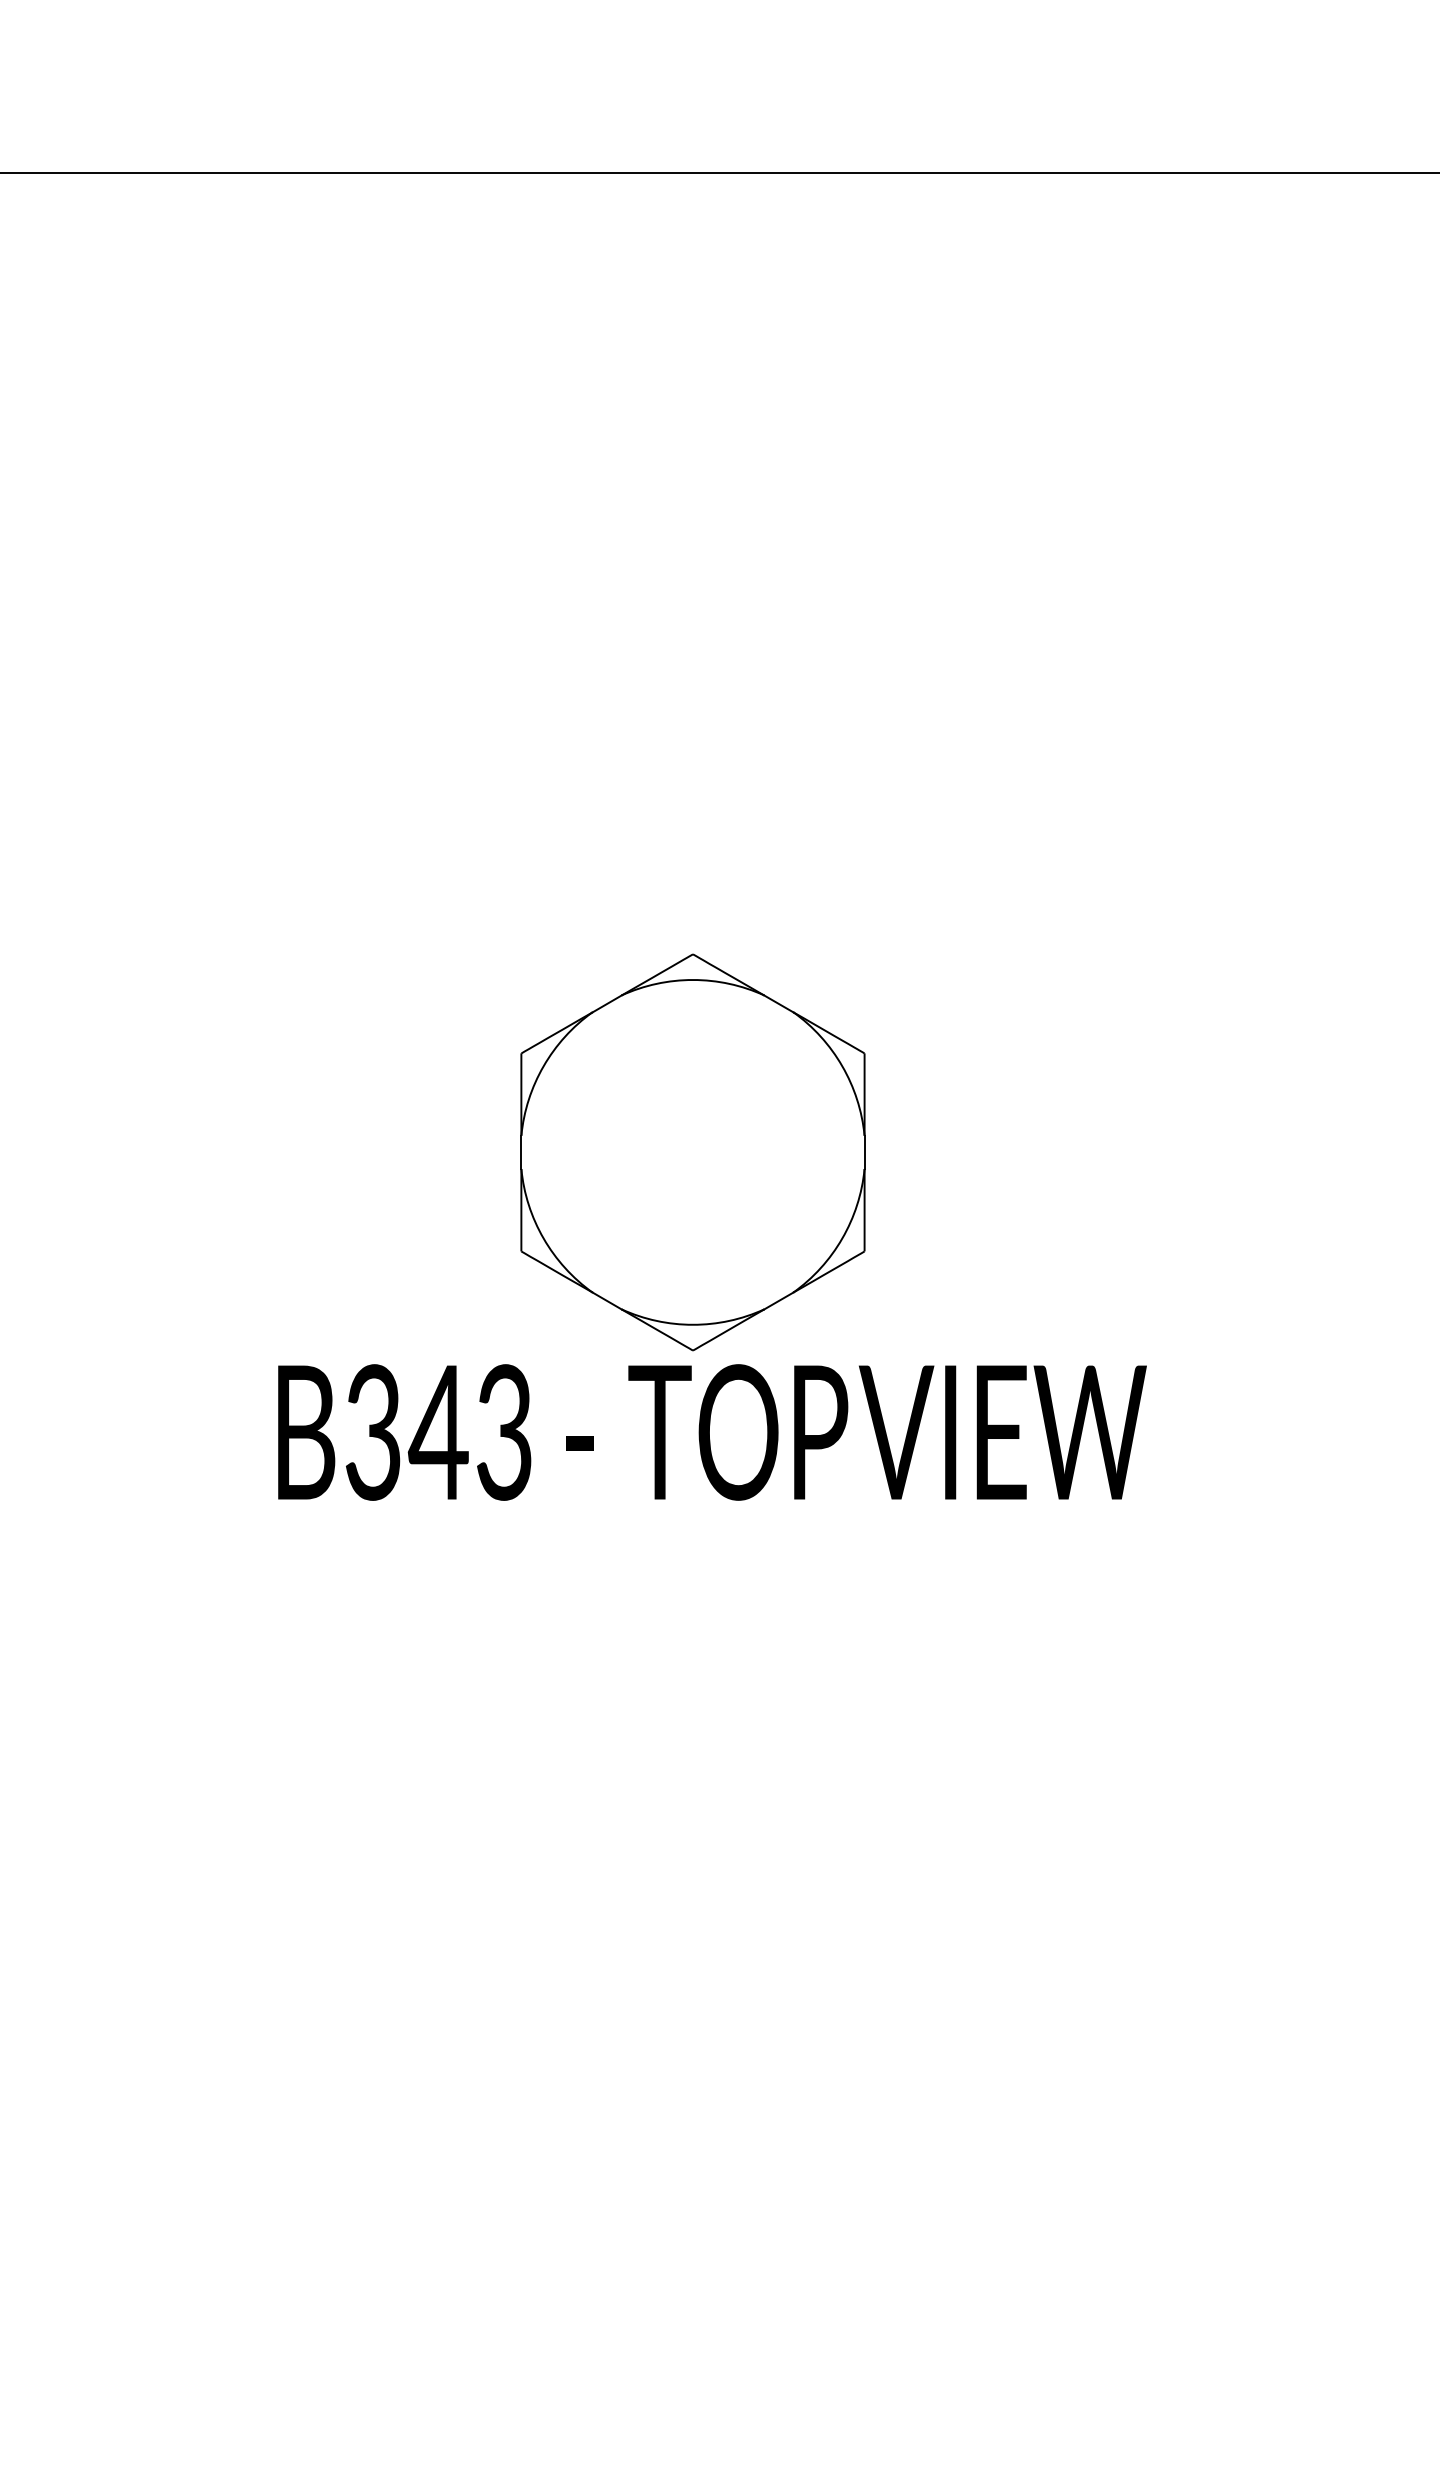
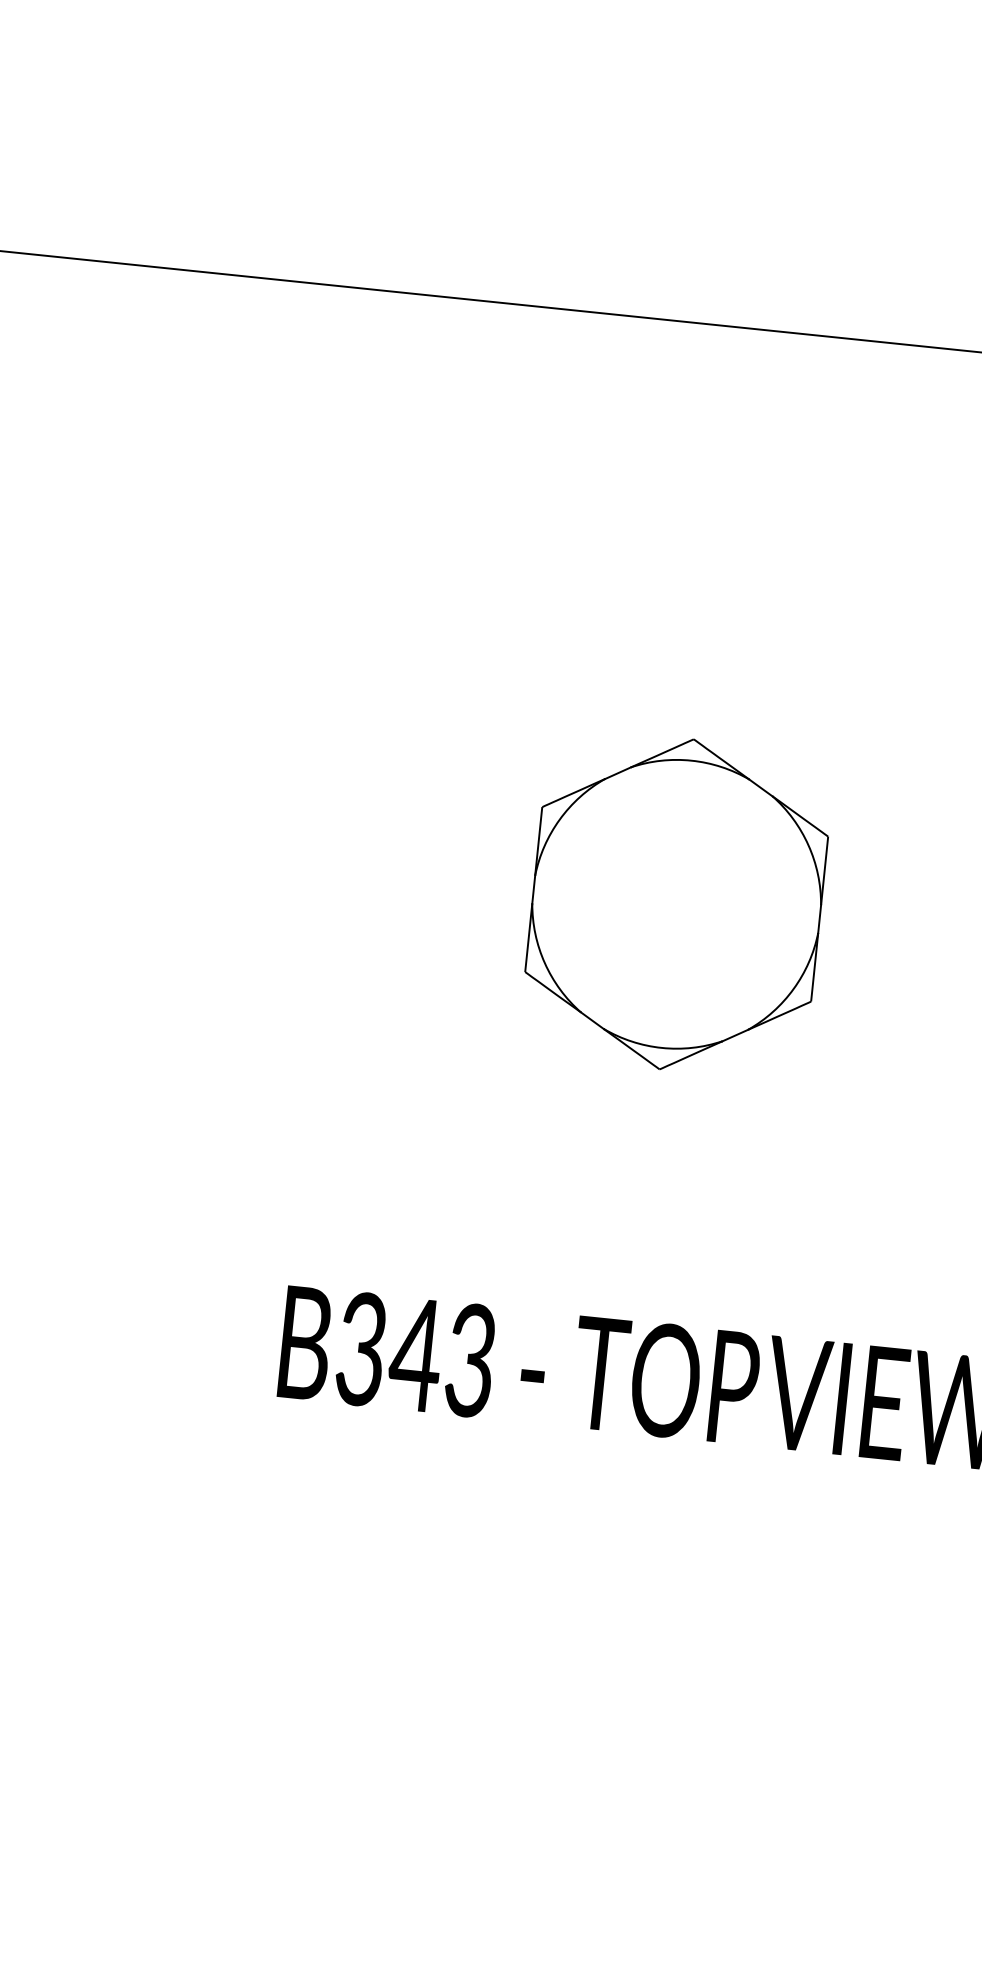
part: (692, 1152) -> (676, 904), moved

